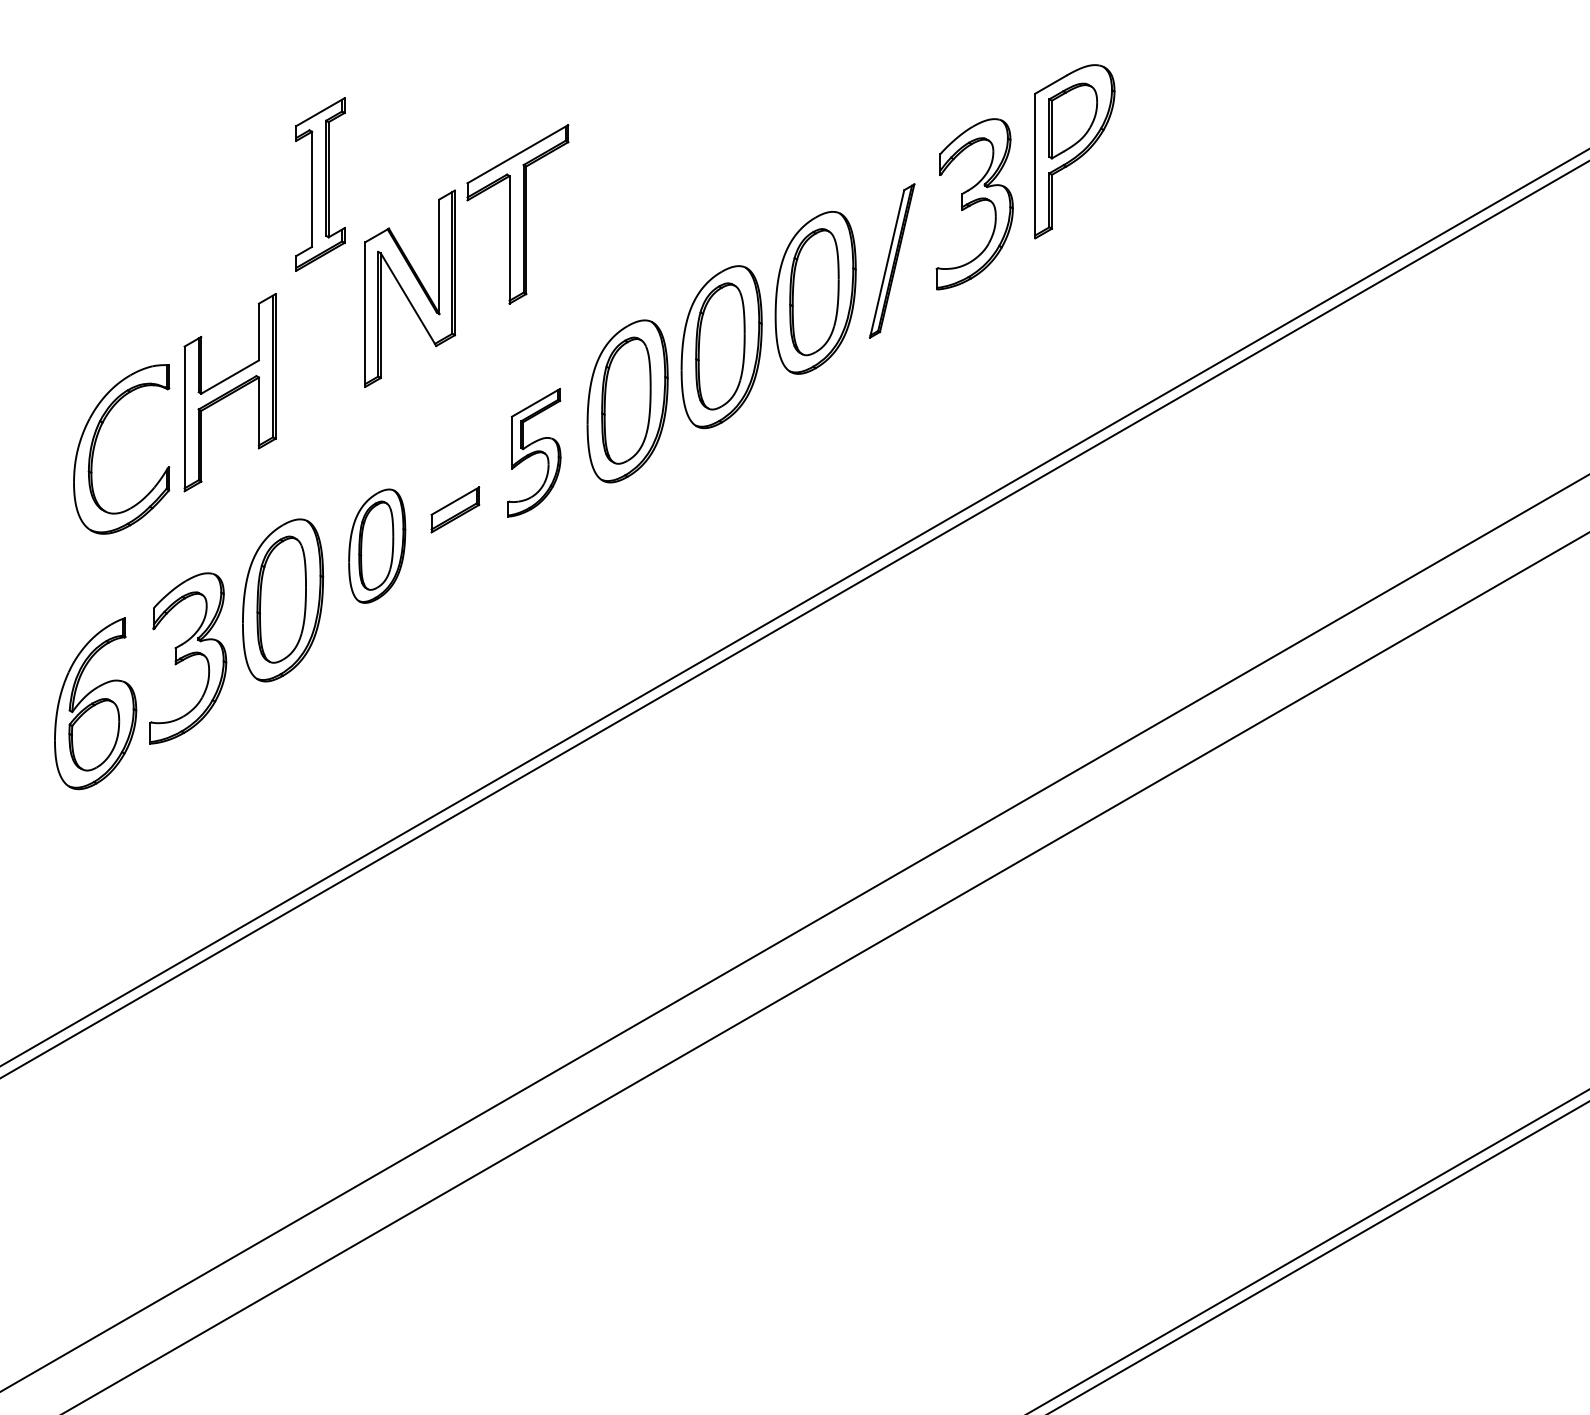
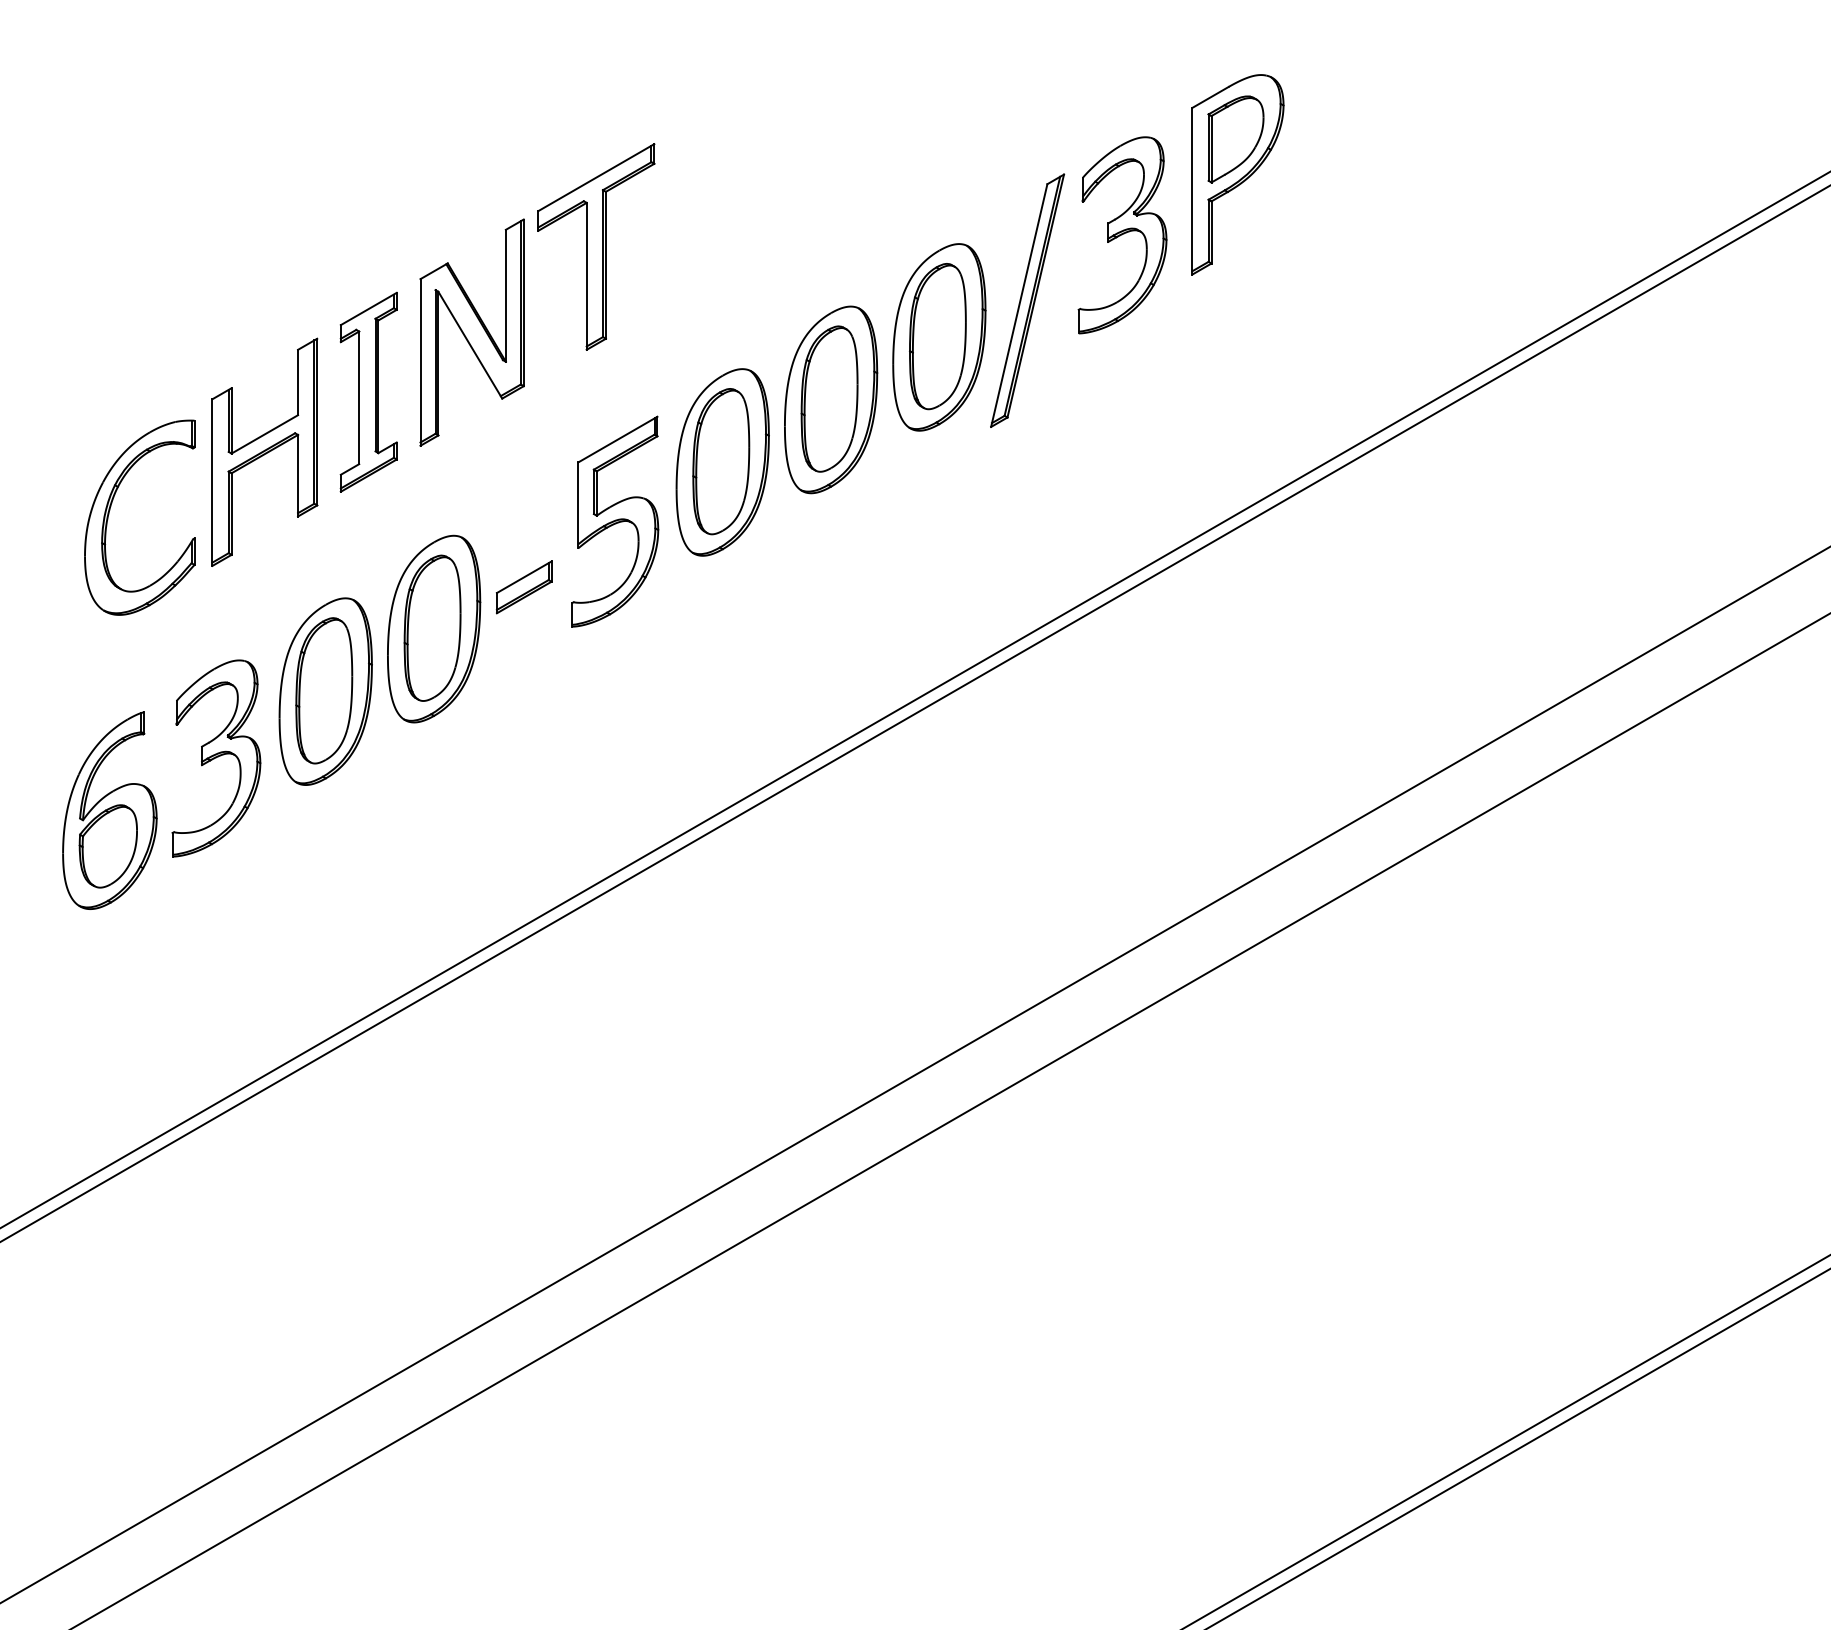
part: (320, 184) -> (368, 392), moved
part: (891, 260) -> (1026, 300), size x1.43
part: (534, 452) -> (615, 521), size x1.43
part: (377, 546) -> (434, 629), size x1.43

